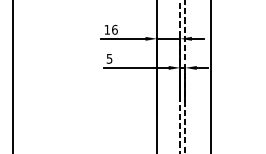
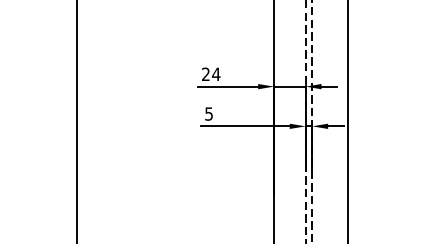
text: (111, 29) -> (211, 74), 16 -> 24

